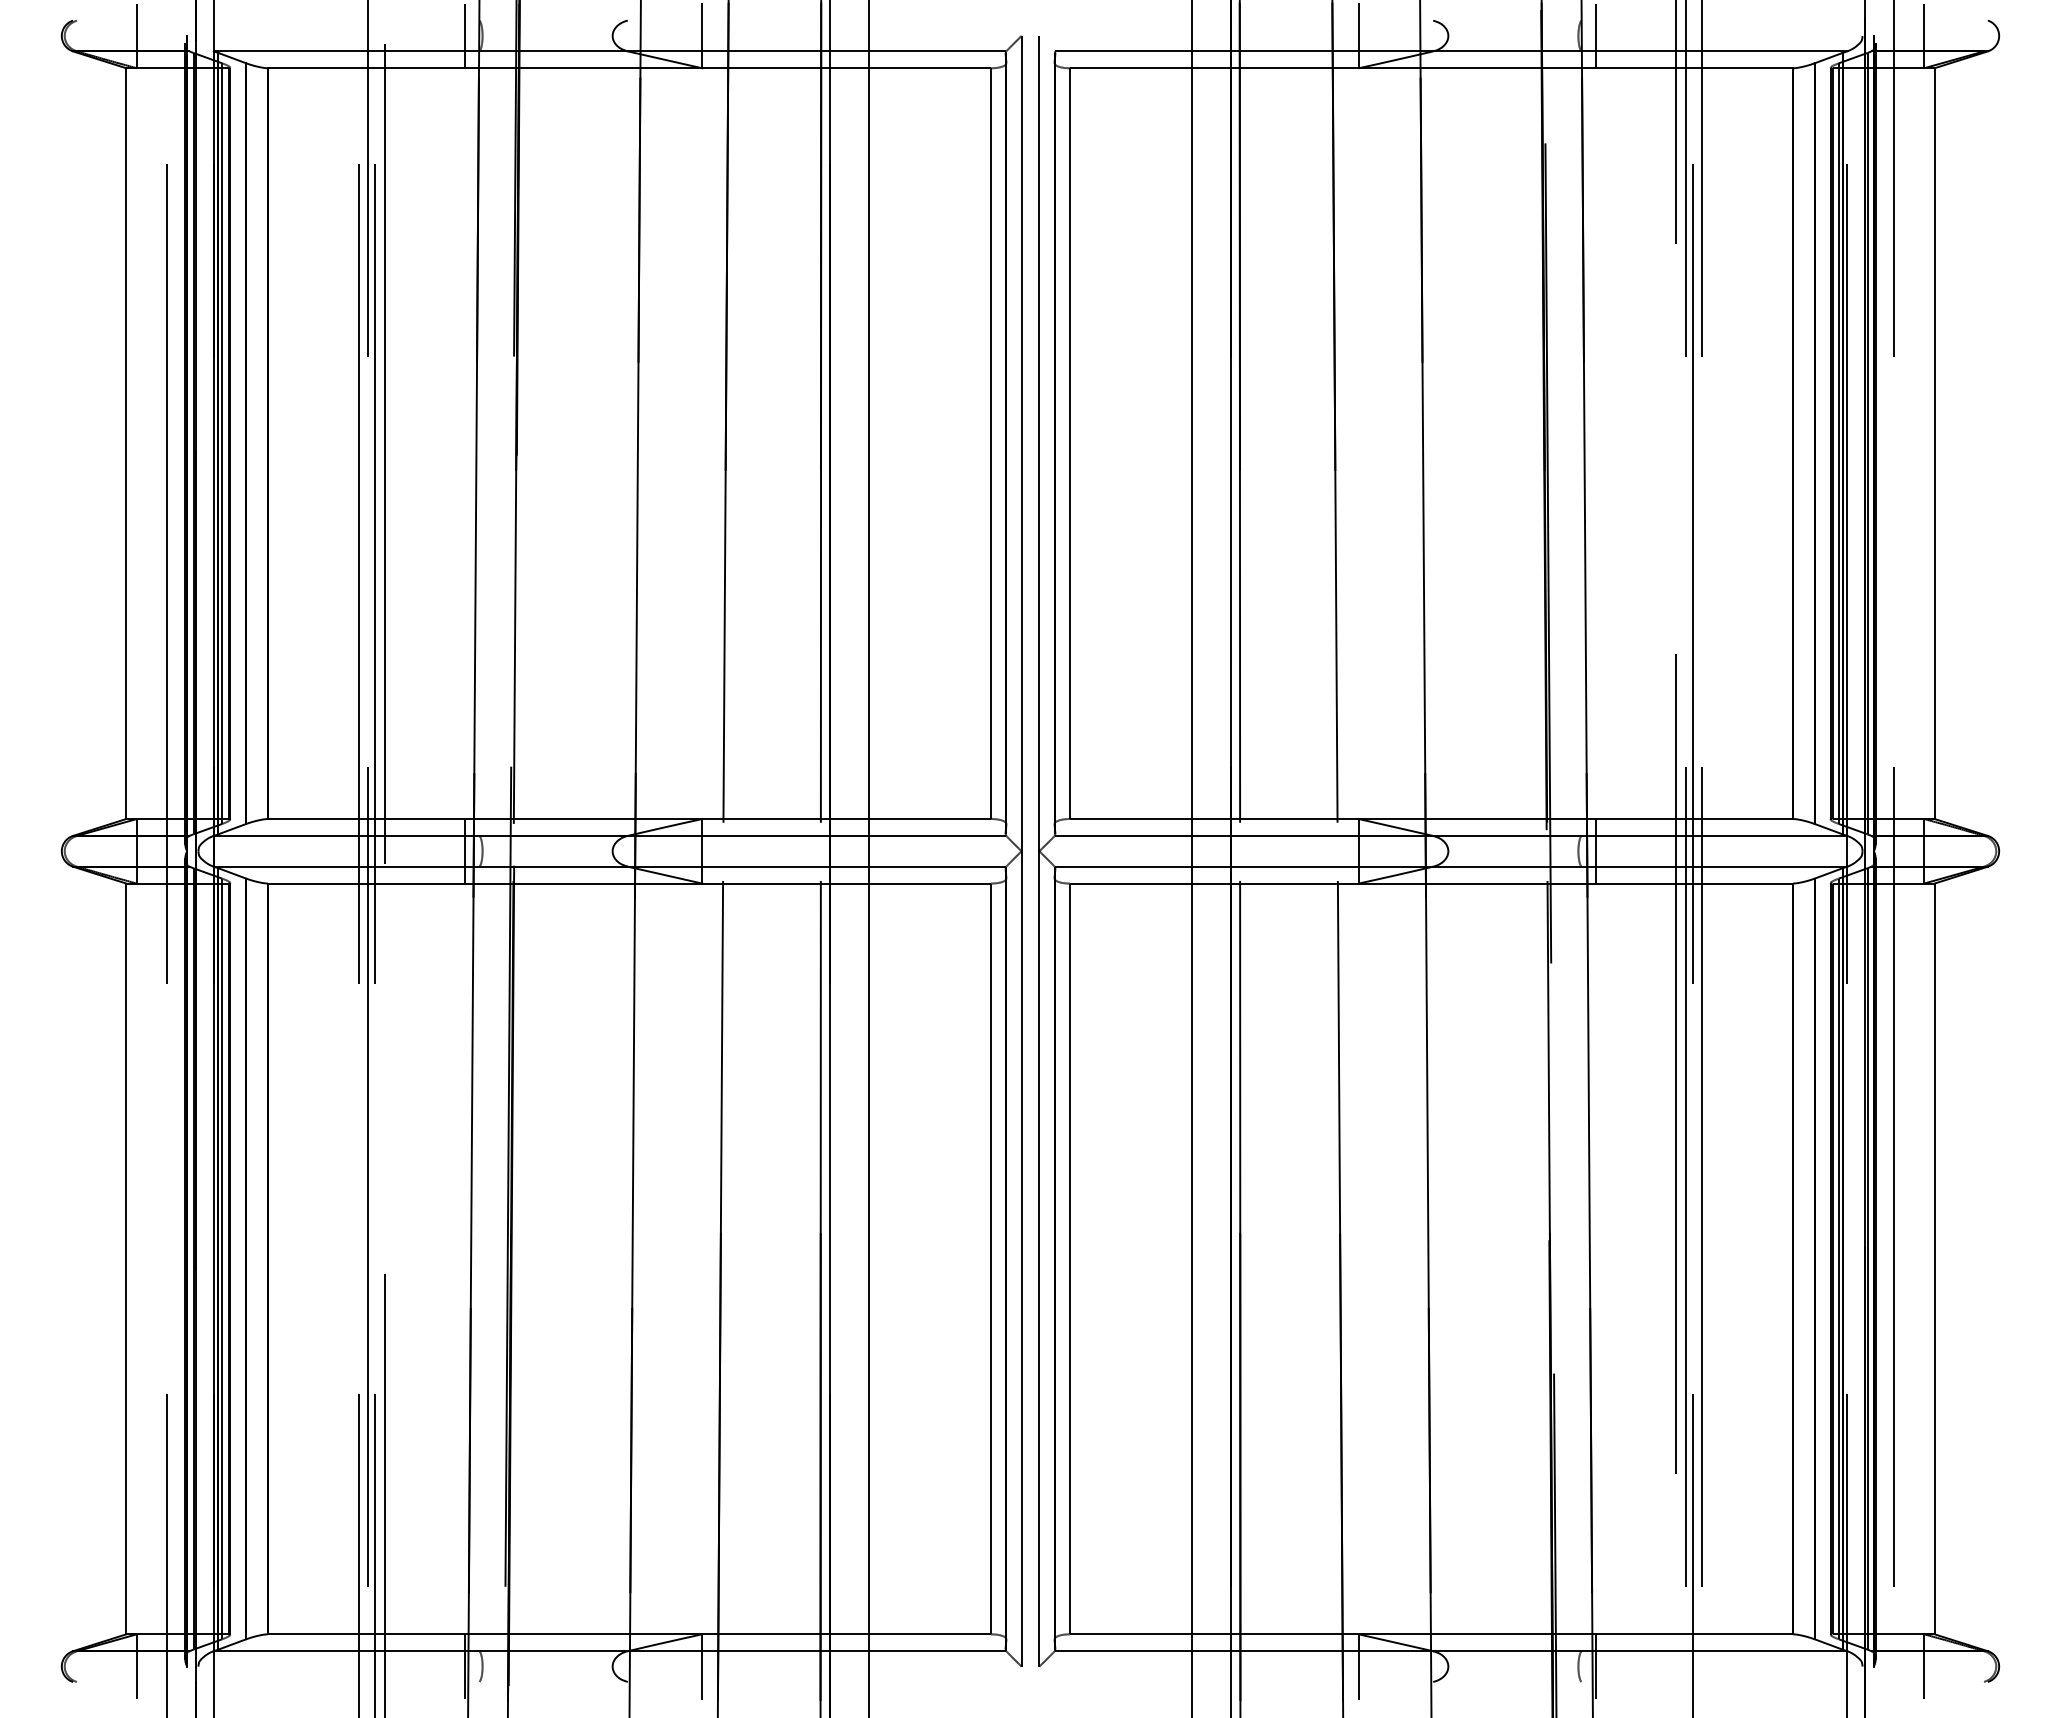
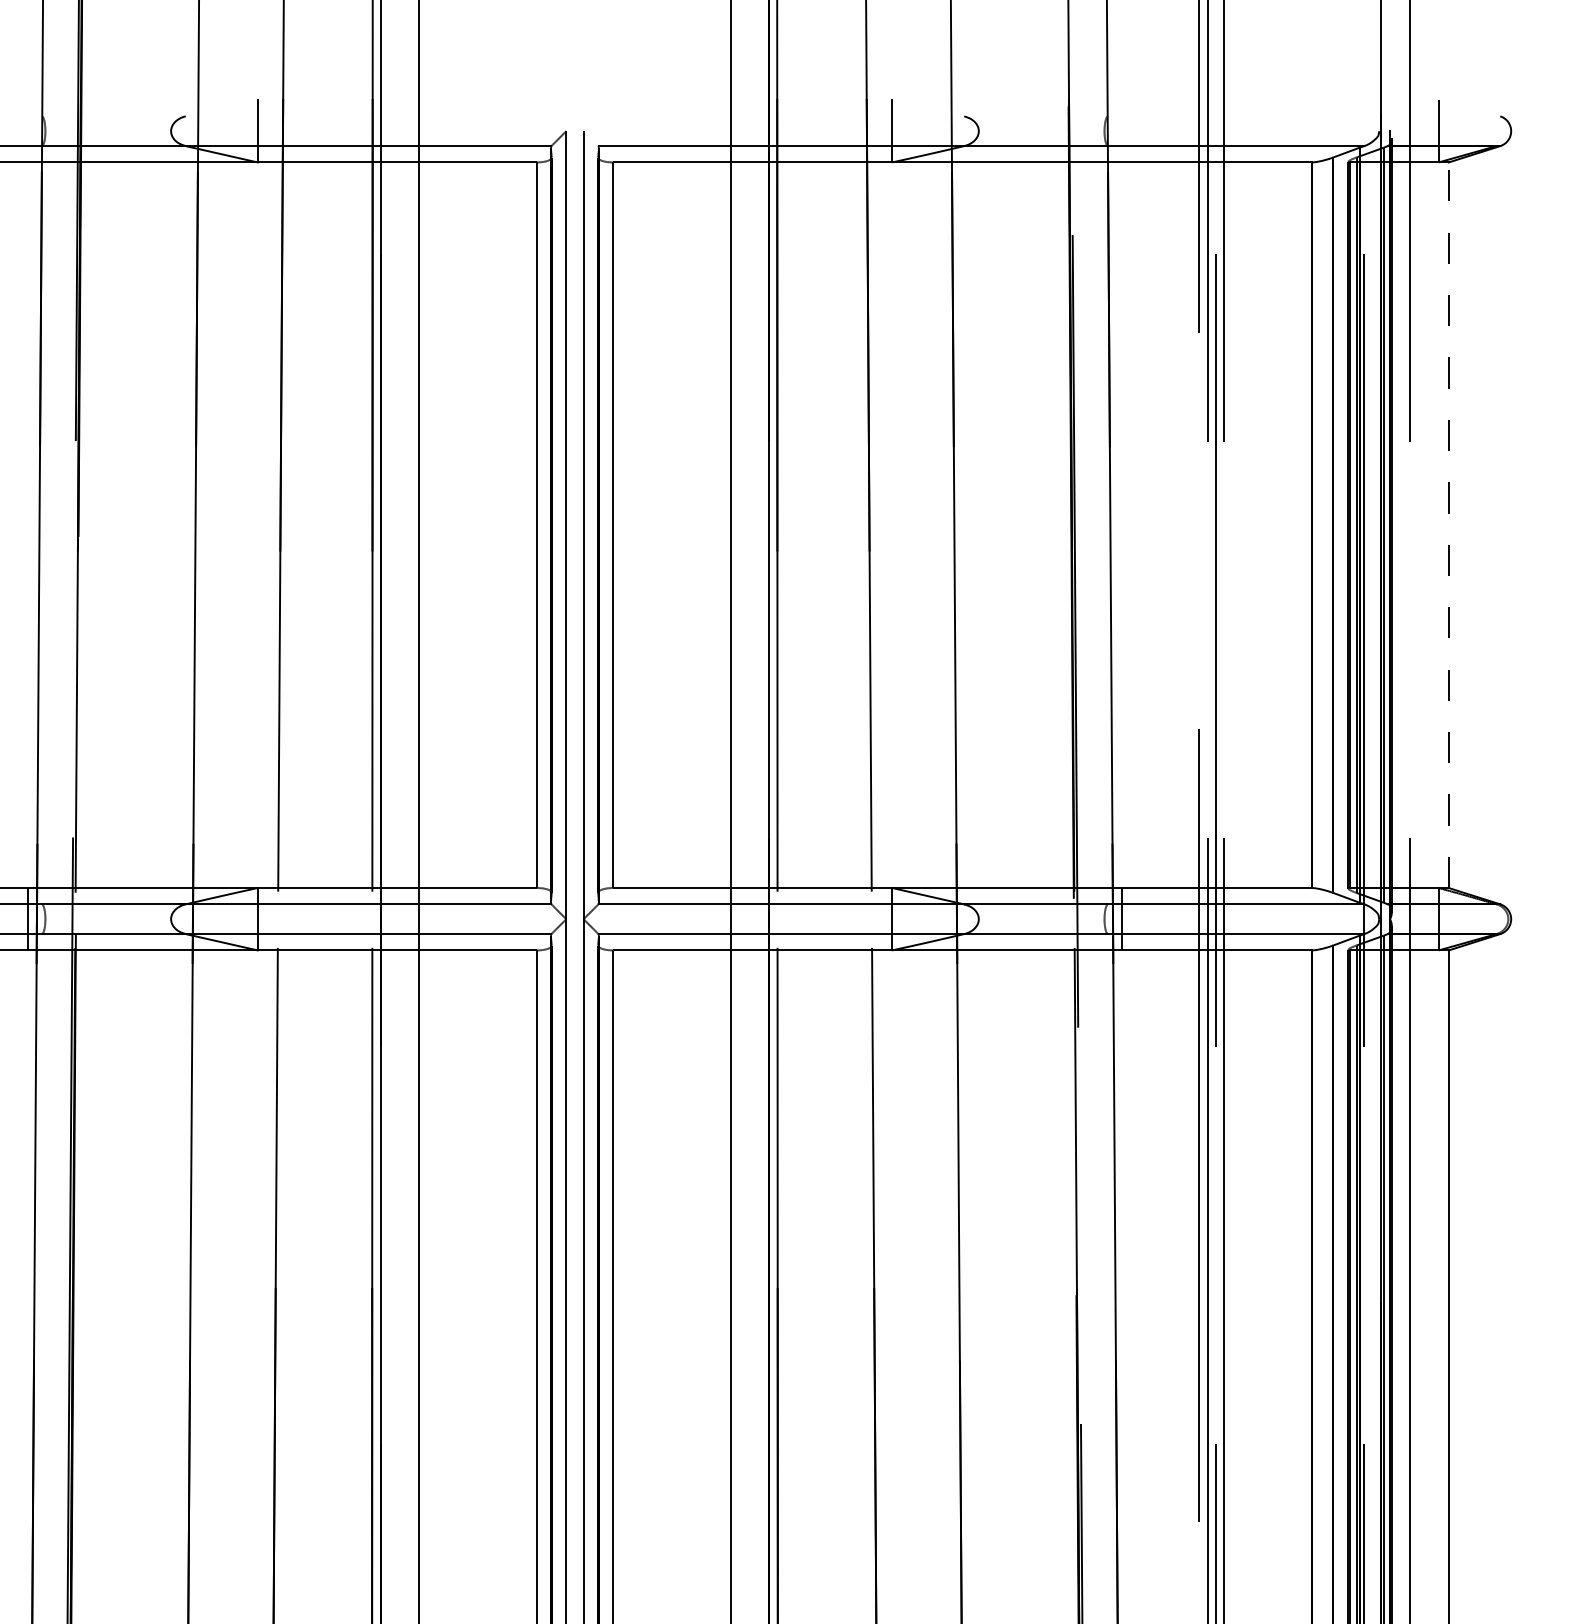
line: (465, 35) -> (28, 130), removed
line: (1595, 35) -> (1121, 130), removed
line: (1934, 443) -> (1448, 525), solid -> dashed

